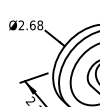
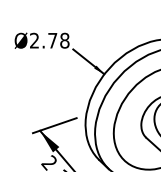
text: (32, 25) -> (52, 40), Ø2.68 -> Ø2.78

